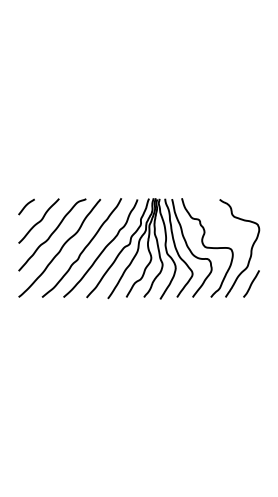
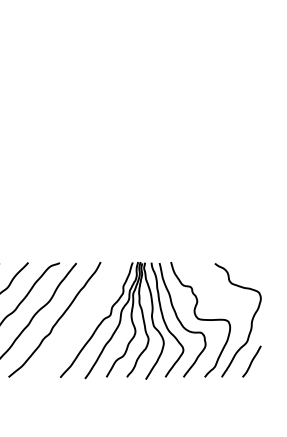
curve: (102, 249) -> (78, 321), removed

